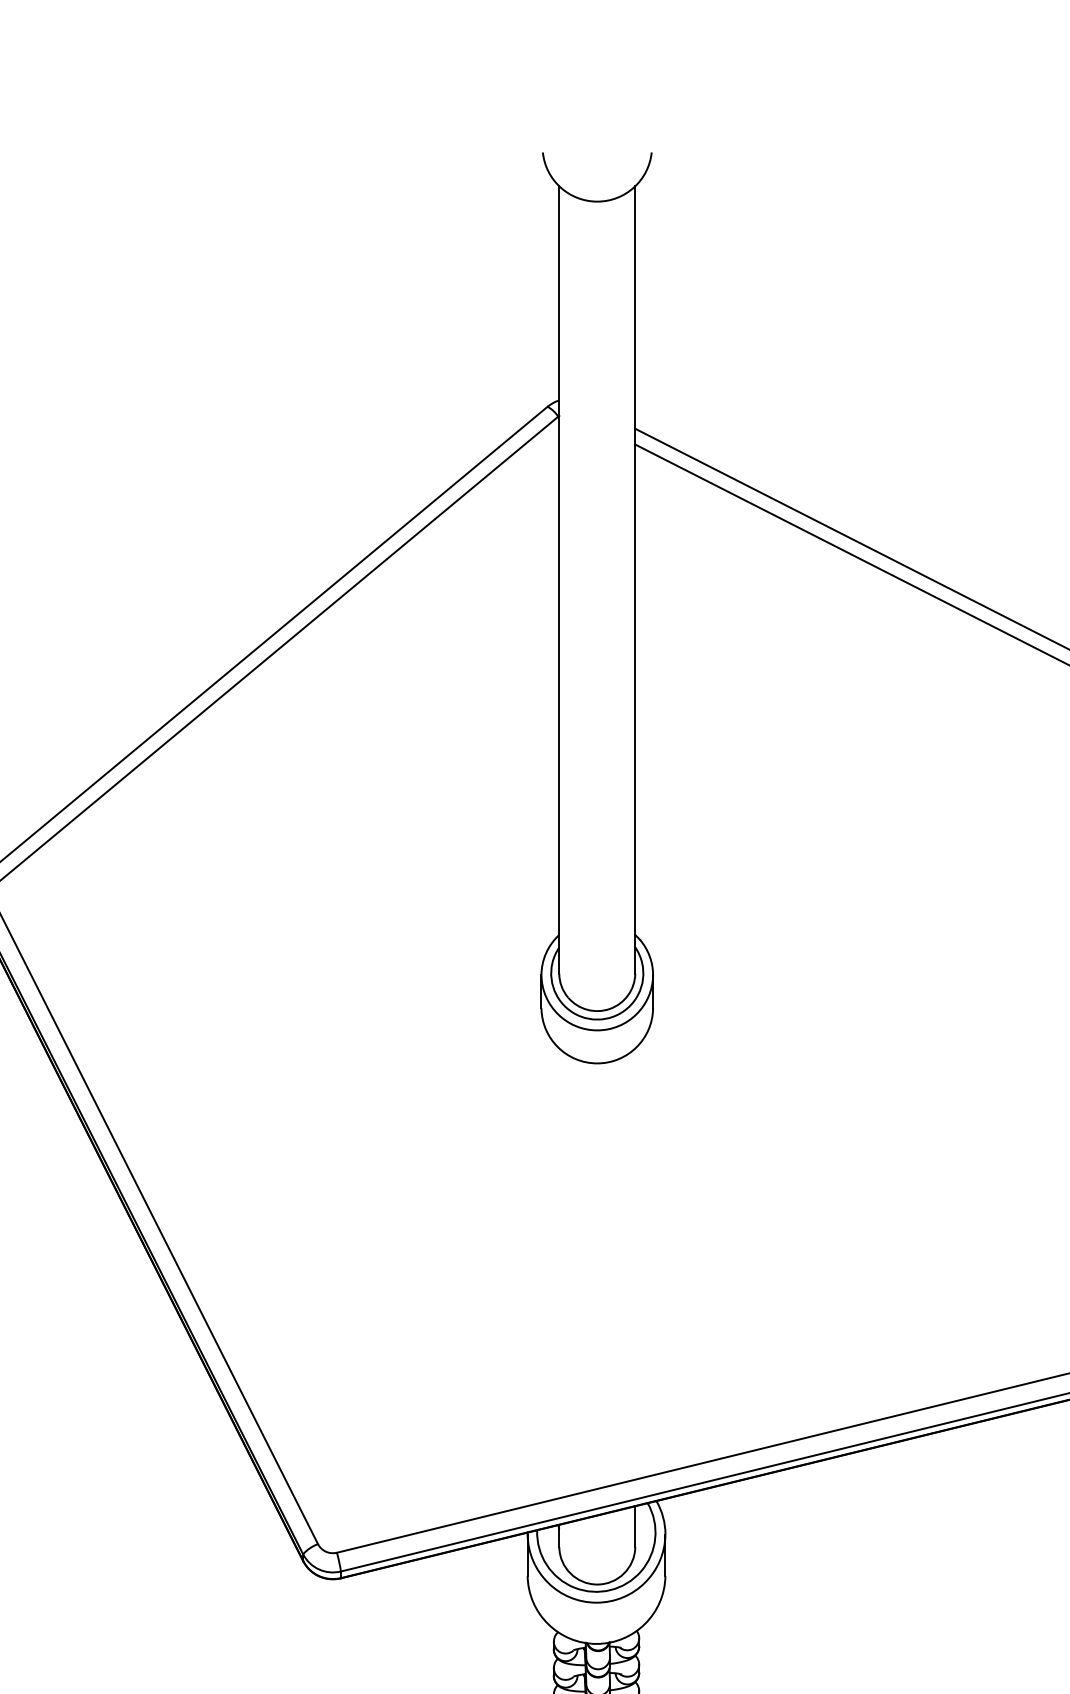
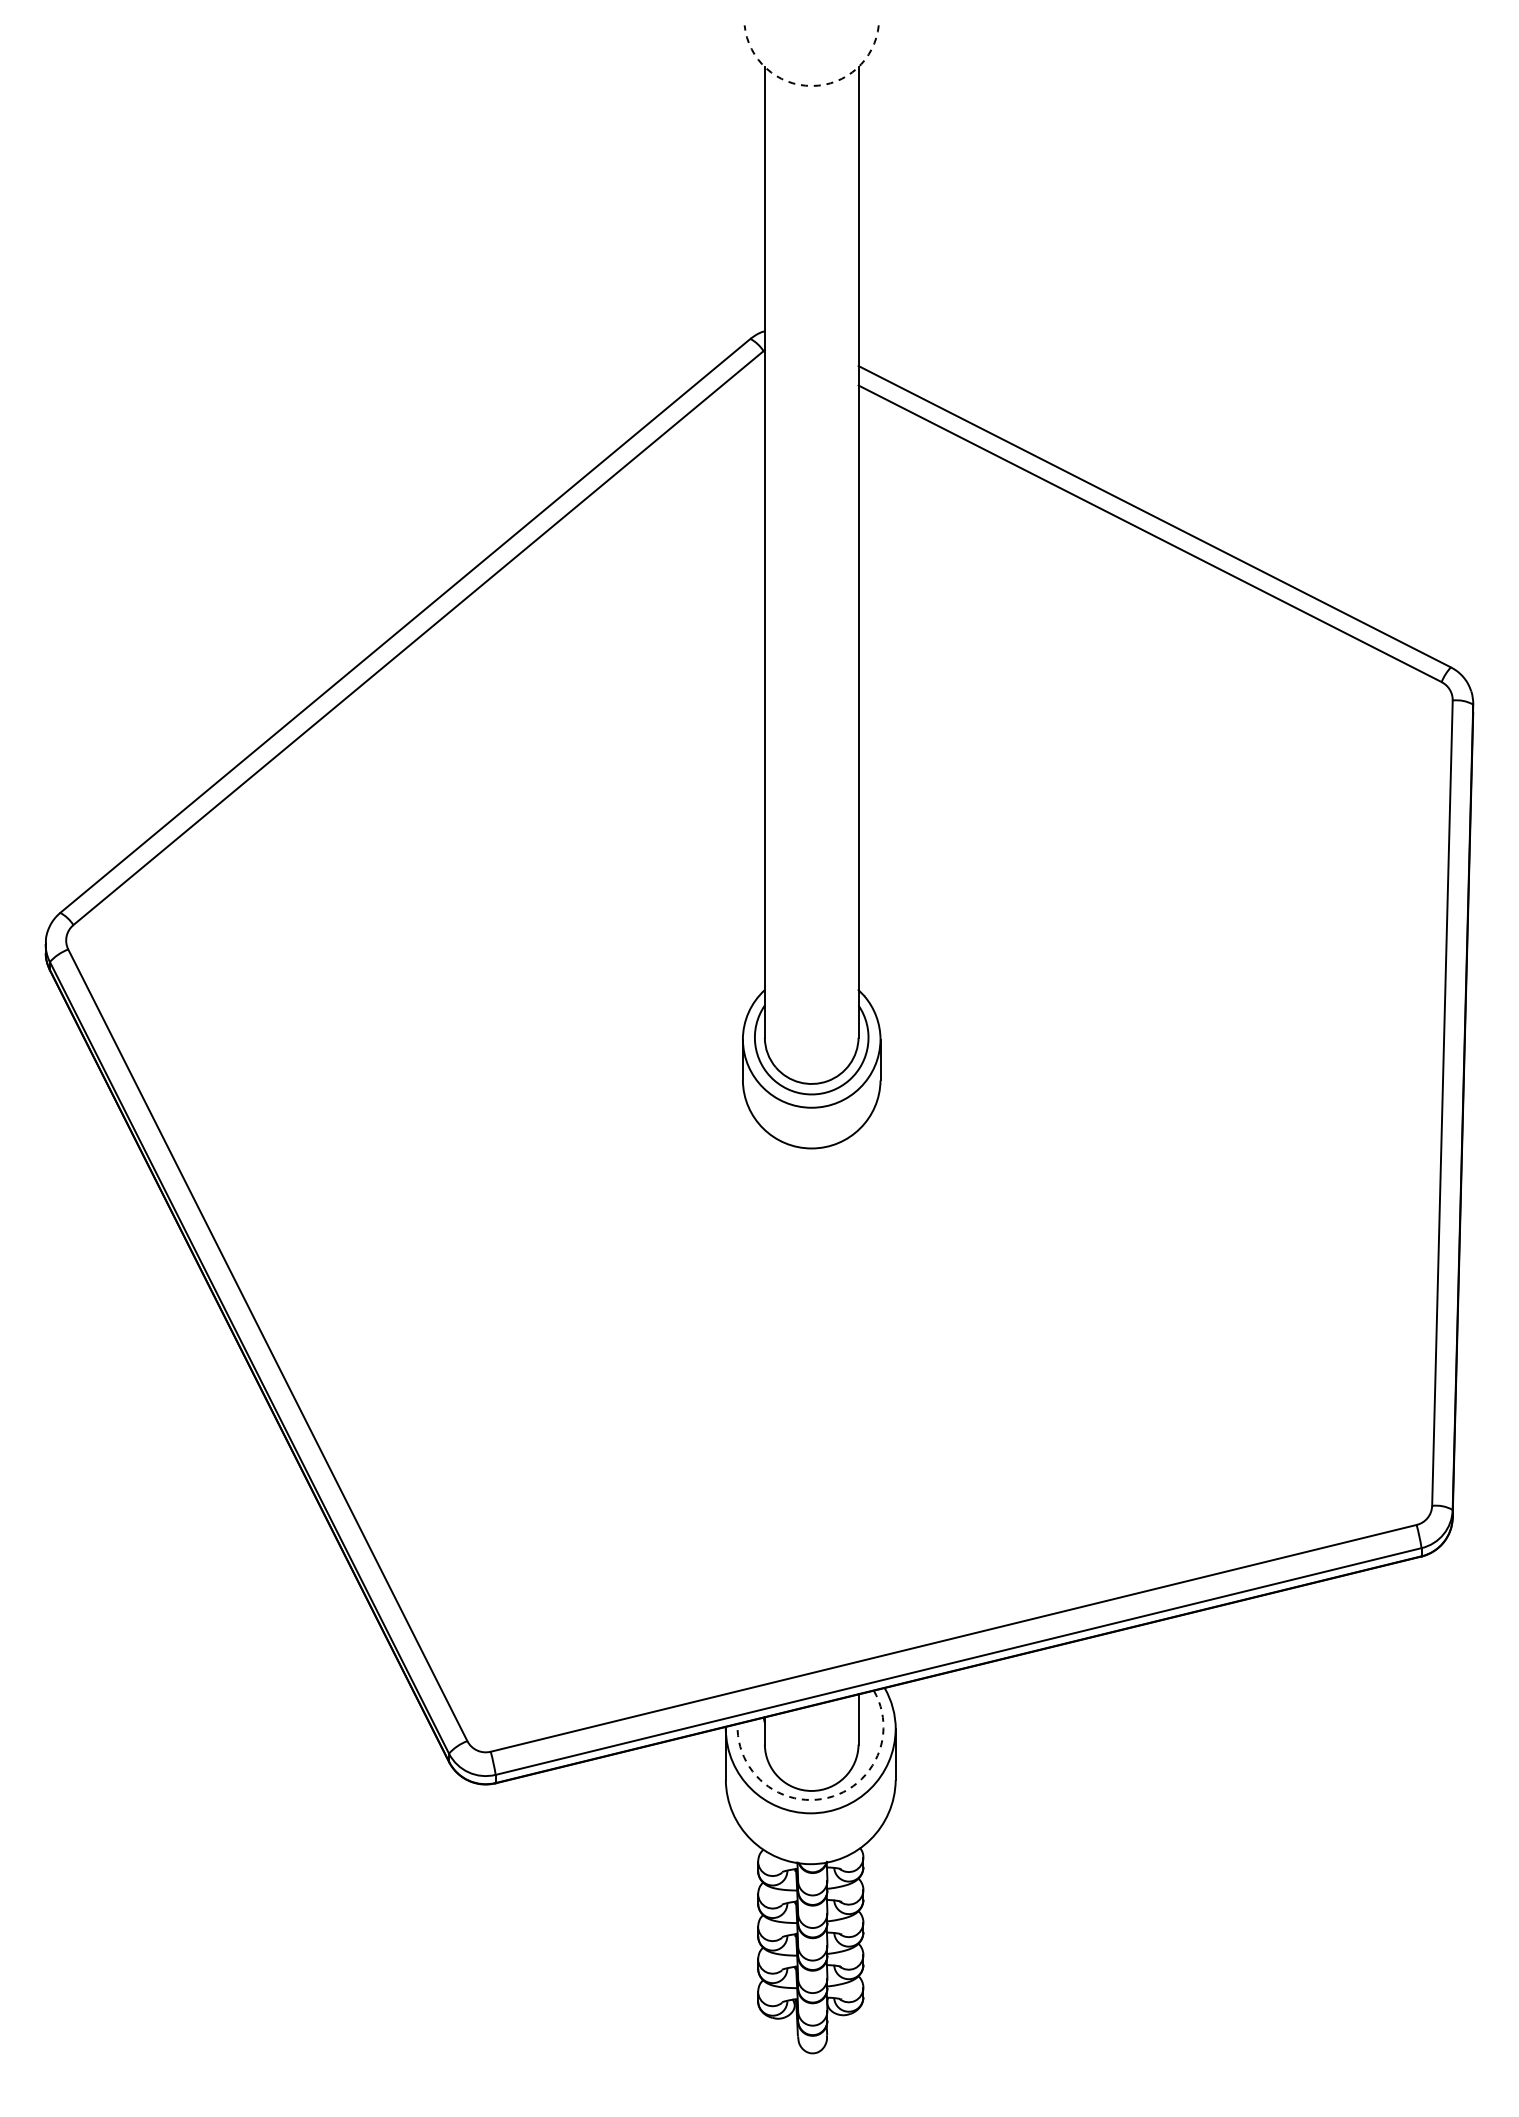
arc: (597, 201) -> (811, 85), solid -> dashed
arc: (610, 1589) -> (827, 1797), solid -> dashed

